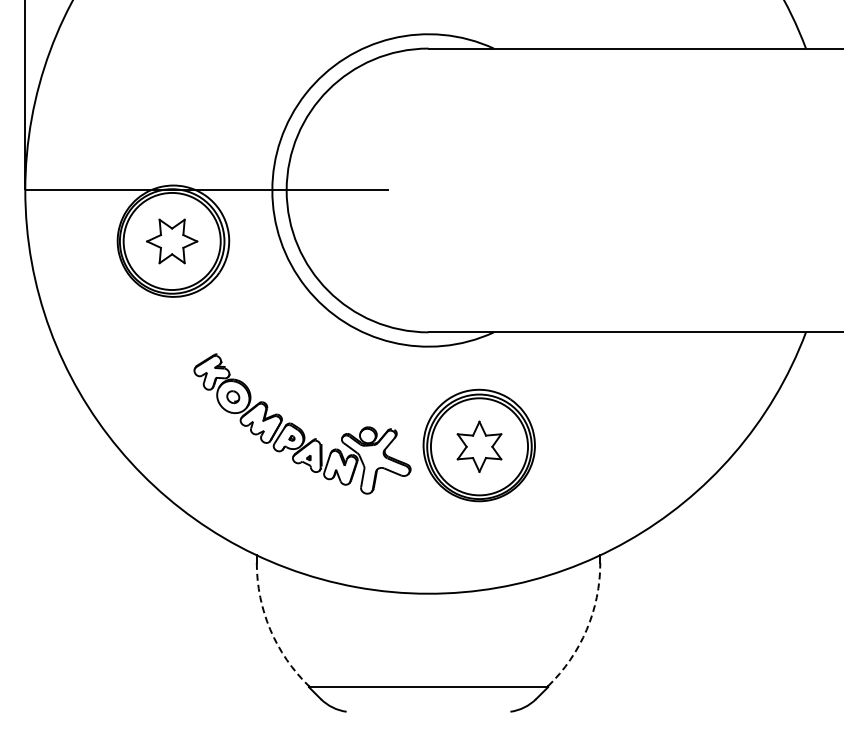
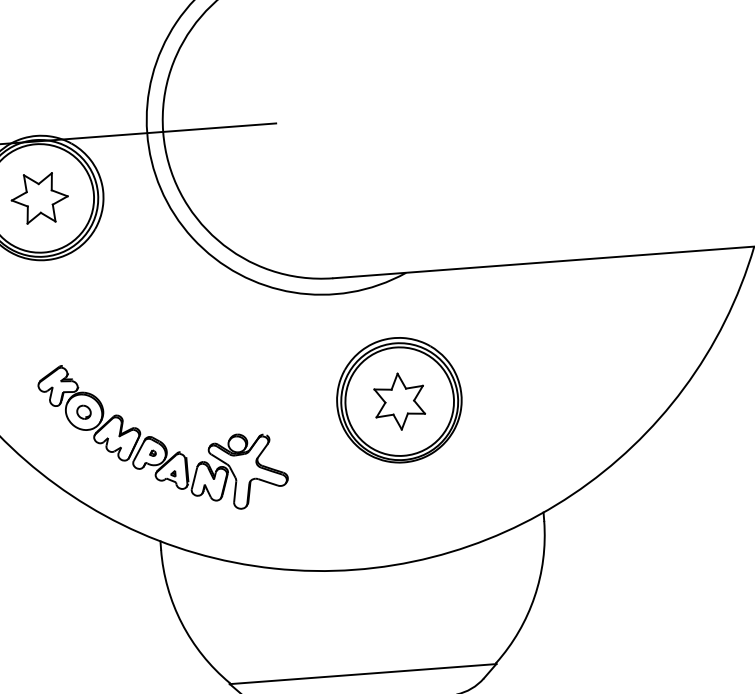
part: (302, 423) -> (163, 435), moved
arc: (270, 629) -> (181, 622), dashed -> solid
arc: (586, 629) -> (534, 596), dashed -> solid

